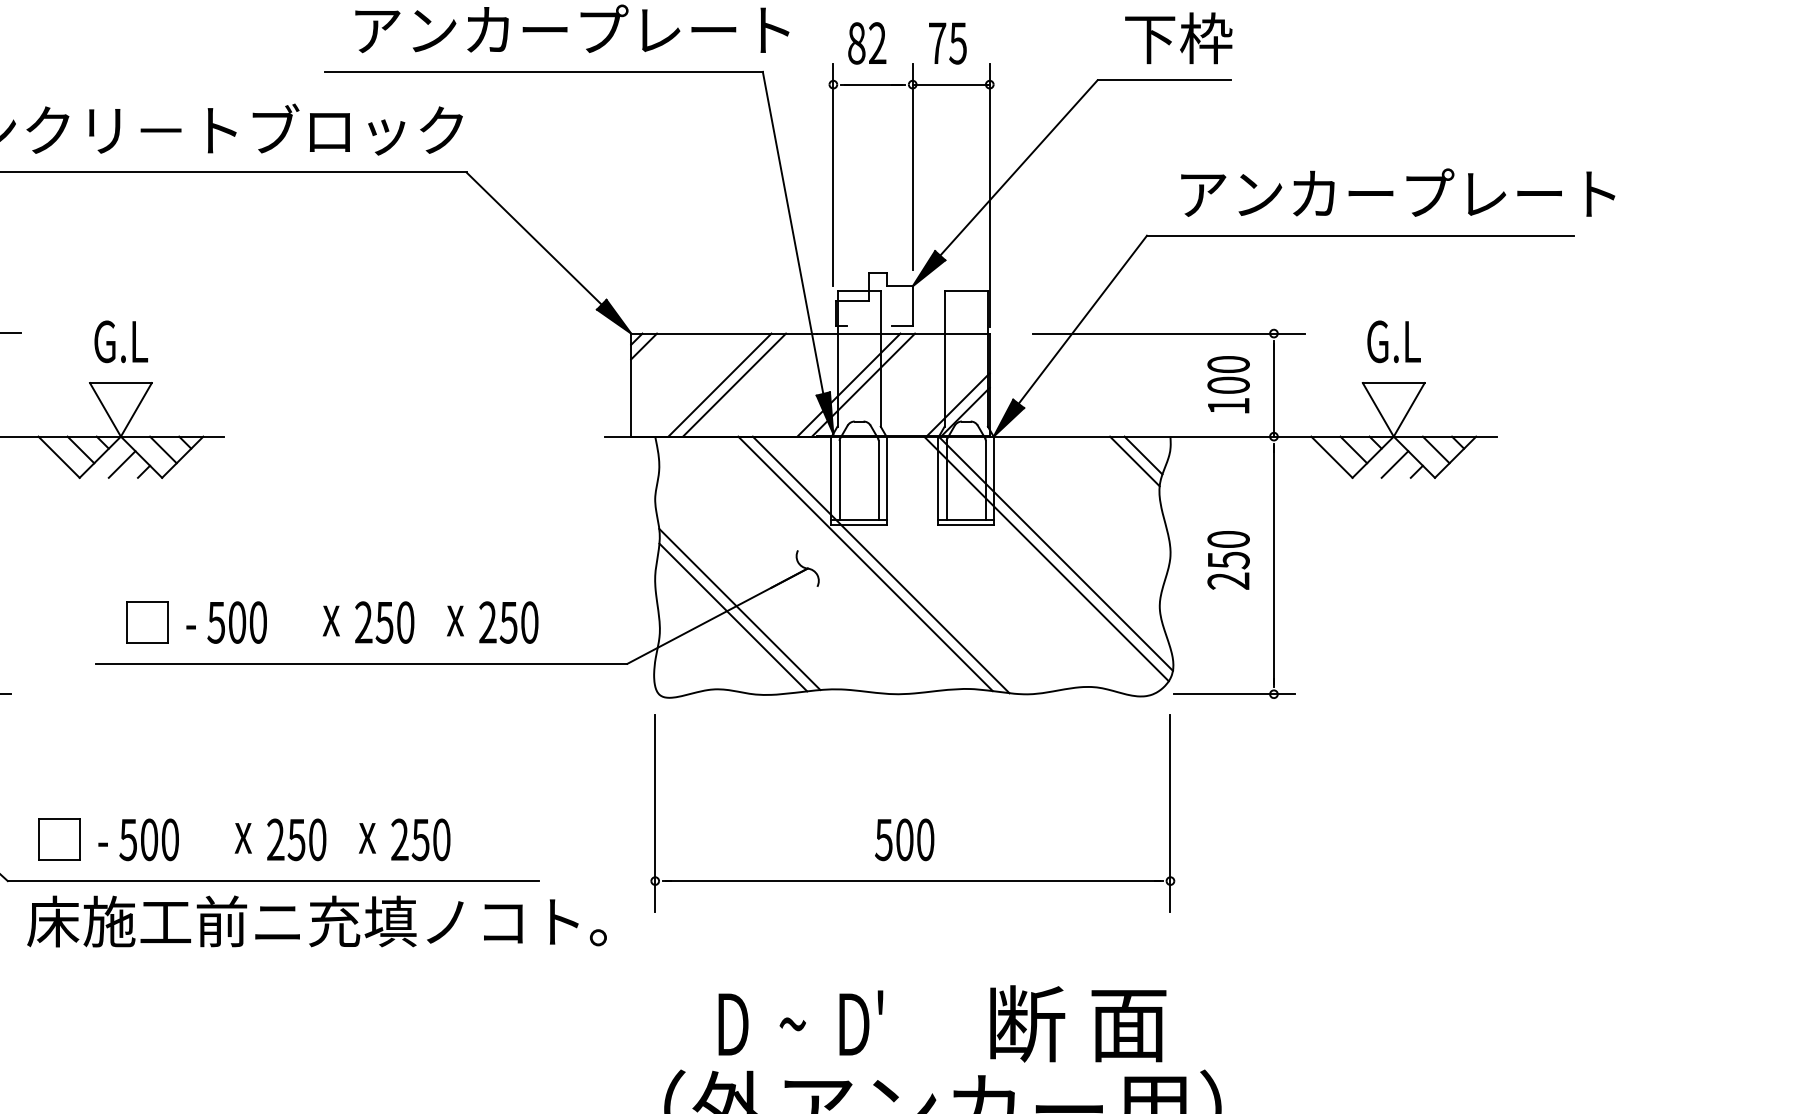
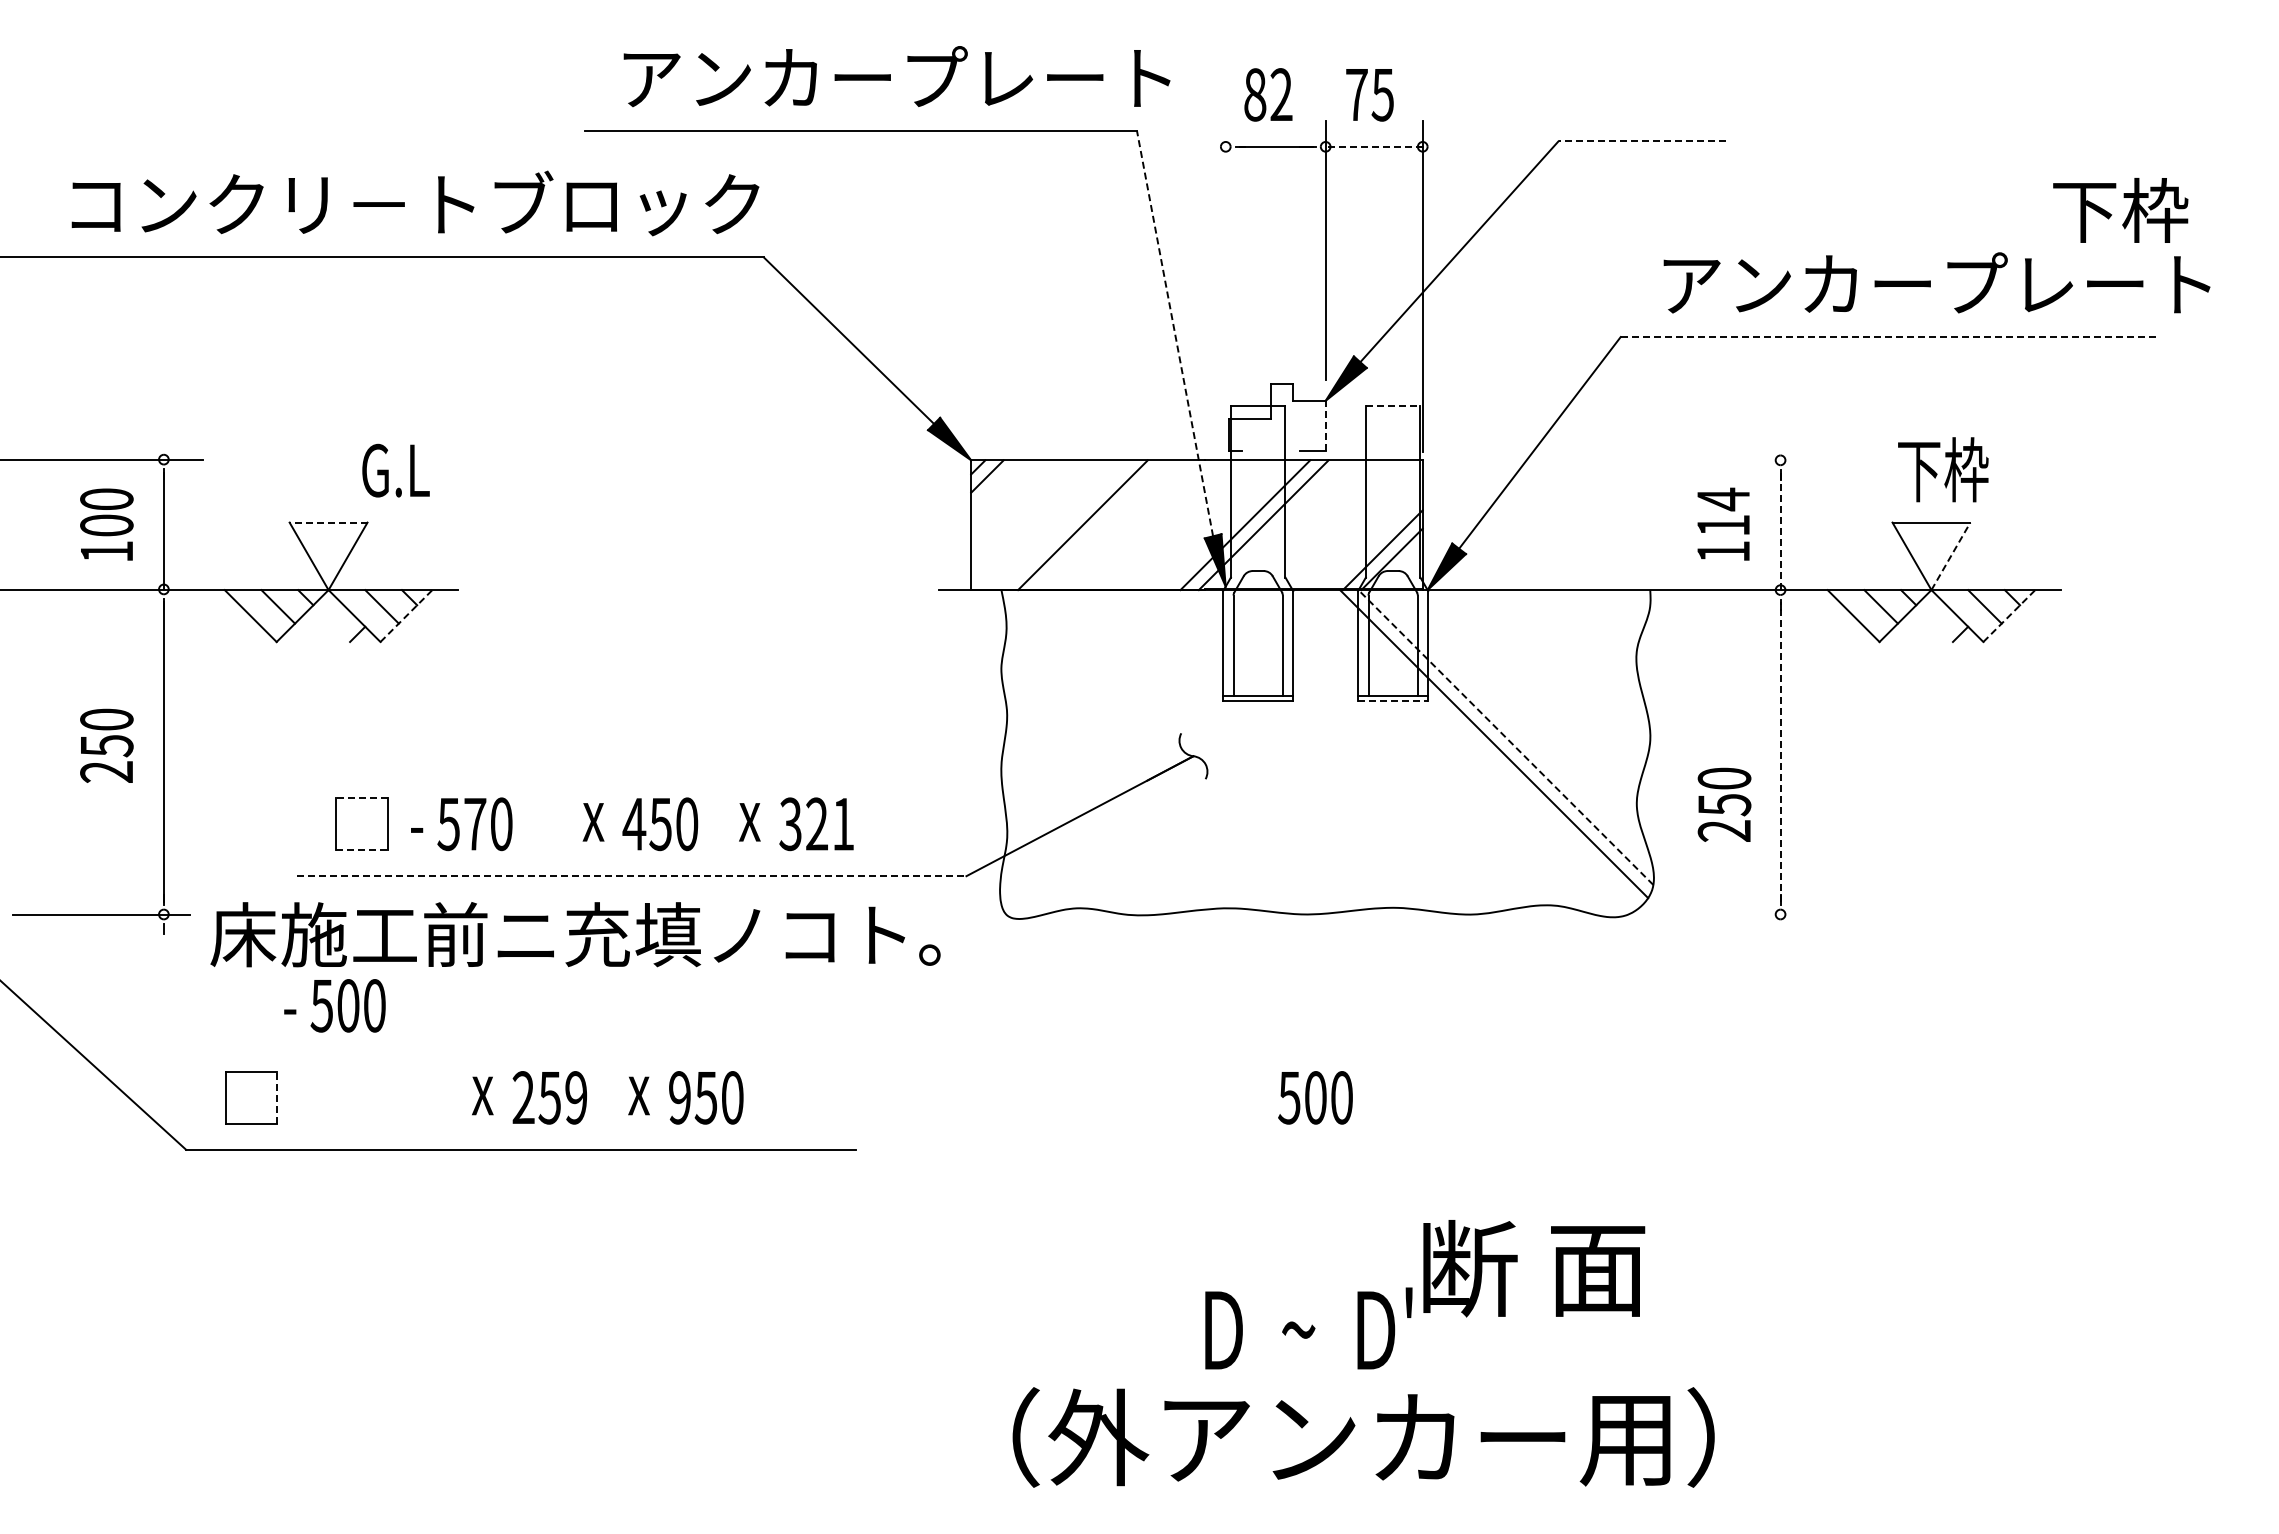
text: (1178, 38) -> (2120, 210), moved
line: (1164, 80) -> (1642, 141), solid -> dashed
line: (951, 84) -> (1374, 146), solid -> dashed
line: (833, 174) -> (1225, 259), removed
line: (792, 232) -> (1174, 333), solid -> dashed
line: (1360, 236) -> (1889, 337), solid -> dashed
line: (966, 290) -> (1393, 406), solid -> dashed
line: (912, 305) -> (1325, 425), solid -> dashed
line: (1168, 333) -> (1647, 460), removed
text: (1403, 340) -> (1943, 469), G.L -> 下枠
text: (120, 341) -> (395, 470), moved
text: (1228, 374) -> (1723, 511), 100 -> 114
line: (120, 382) -> (328, 522), solid -> dashed
line: (734, 385) -> (1101, 525), removed
line: (1273, 390) -> (1780, 531), solid -> dashed
line: (1408, 409) -> (1950, 556), solid -> dashed
line: (1143, 455) -> (1616, 613), removed
line: (182, 457) -> (406, 616), solid -> dashed
line: (1455, 457) -> (2009, 616), solid -> dashed
line: (1134, 461) -> (1605, 621), removed
line: (121, 464) -> (329, 625), removed
line: (1394, 464) -> (1932, 625), removed
line: (966, 524) -> (1393, 700), solid -> dashed
line: (1055, 553) -> (1505, 737), solid -> dashed
text: (1228, 560) -> (1724, 804), moved
line: (865, 564) -> (1266, 750), removed
line: (880, 564) -> (1285, 751), removed
line: (1273, 564) -> (1780, 751), solid -> dashed
line: (147, 602) -> (362, 798), solid -> dashed
line: (739, 609) -> (1107, 807), removed
line: (733, 617) -> (1099, 817), removed
text: (363, 621) -> (634, 823), 250 -> 450
text: (237, 622) -> (475, 824), 500 -> 570
text: (508, 622) -> (816, 824), 250 -> 321
line: (147, 643) -> (362, 850), solid -> dashed
line: (361, 664) -> (631, 876), solid -> dashed
line: (1234, 694) -> (1730, 914), removed
line: (80, 839) -> (277, 1097), solid -> dashed
text: (138, 839) -> (334, 1005), moved
text: (317, 839) -> (576, 1097), 250 -> 259
text: (399, 839) -> (679, 1097), 250 -> 950
part: (912, 880) -> (1325, 1149), removed
text: (316, 921) -> (575, 934), moved
text: (800, 1023) -> (1308, 1328), moved
text: (1078, 1023) -> (1534, 1268), moved

